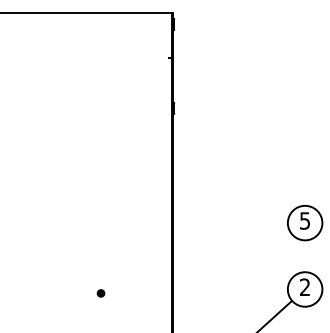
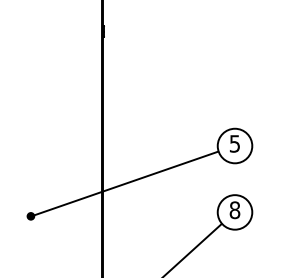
line: (194, 260) -> (124, 183), added
text: (304, 287) -> (234, 210), 2 -> 8

